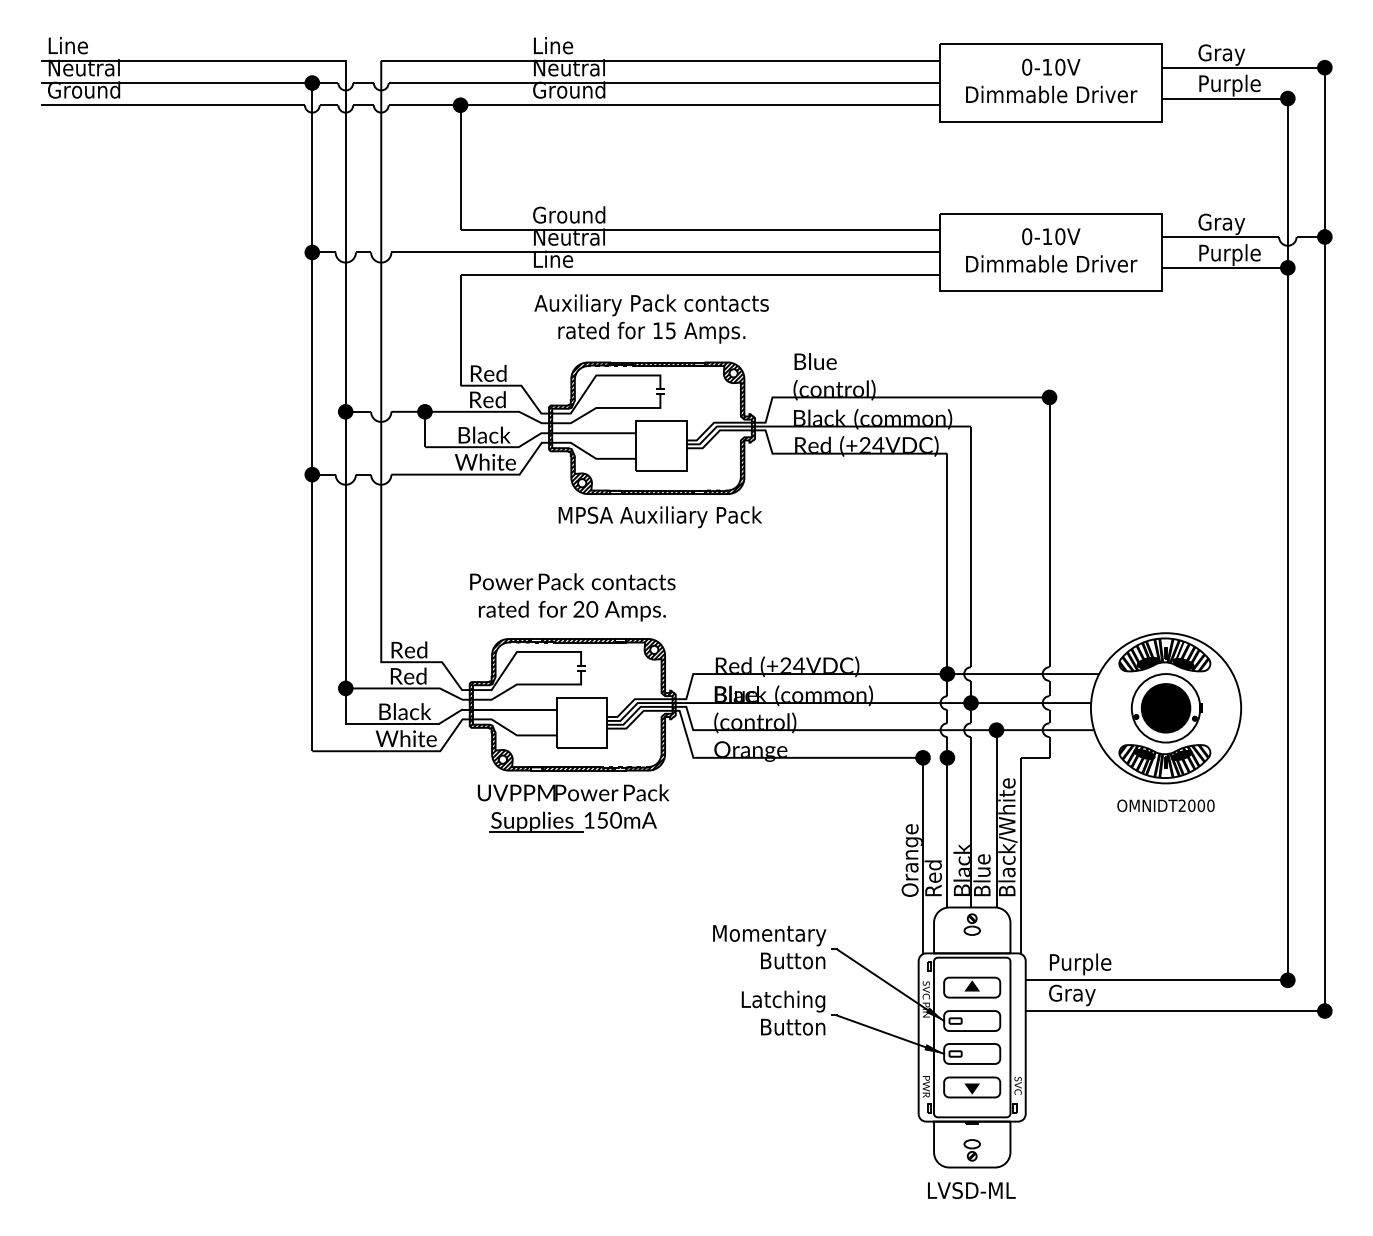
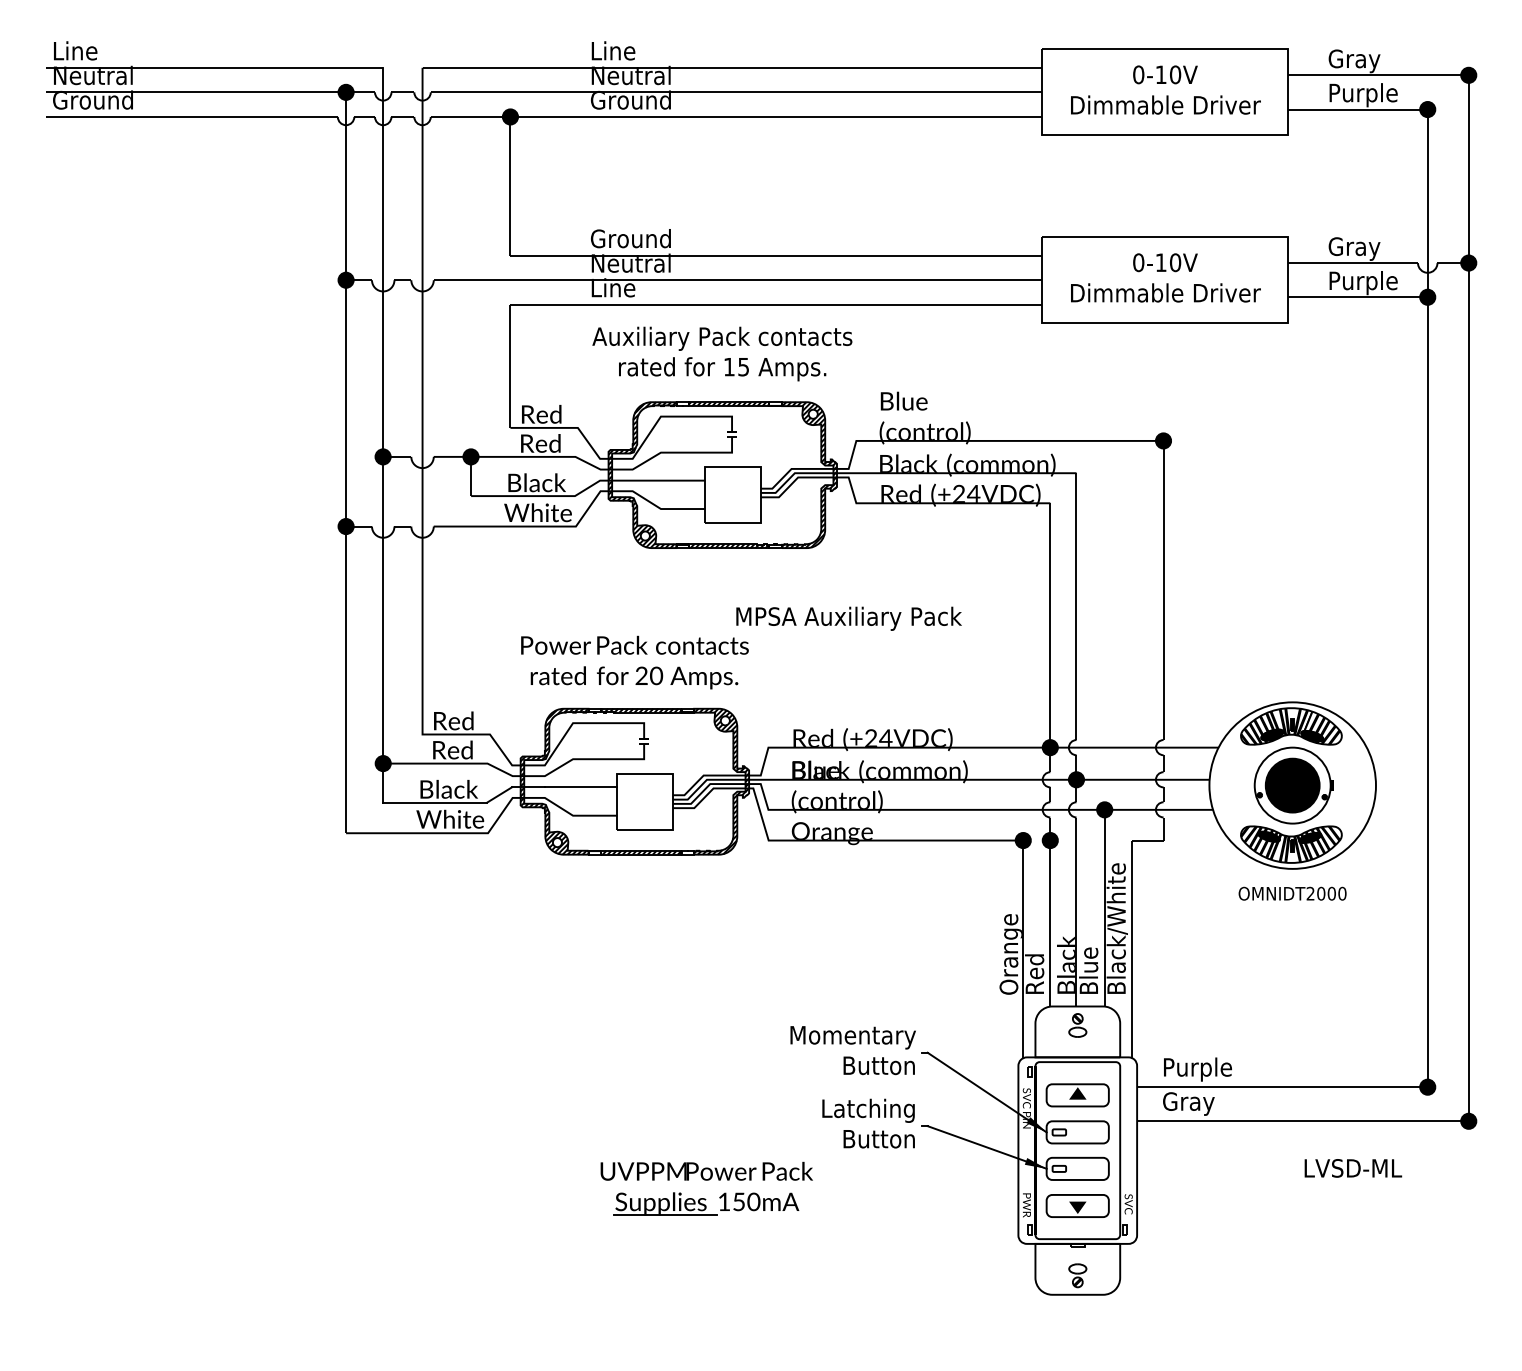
text: (659, 516) -> (848, 618), moved
part: (573, 801) -> (706, 1180), moved
text: (971, 1190) -> (1353, 1168), moved

